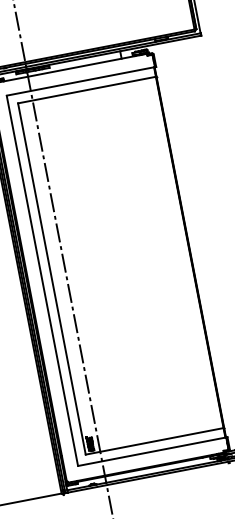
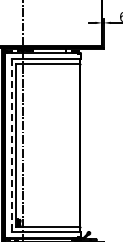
line: (42, 280) -> (11, 145), solid -> dashed

